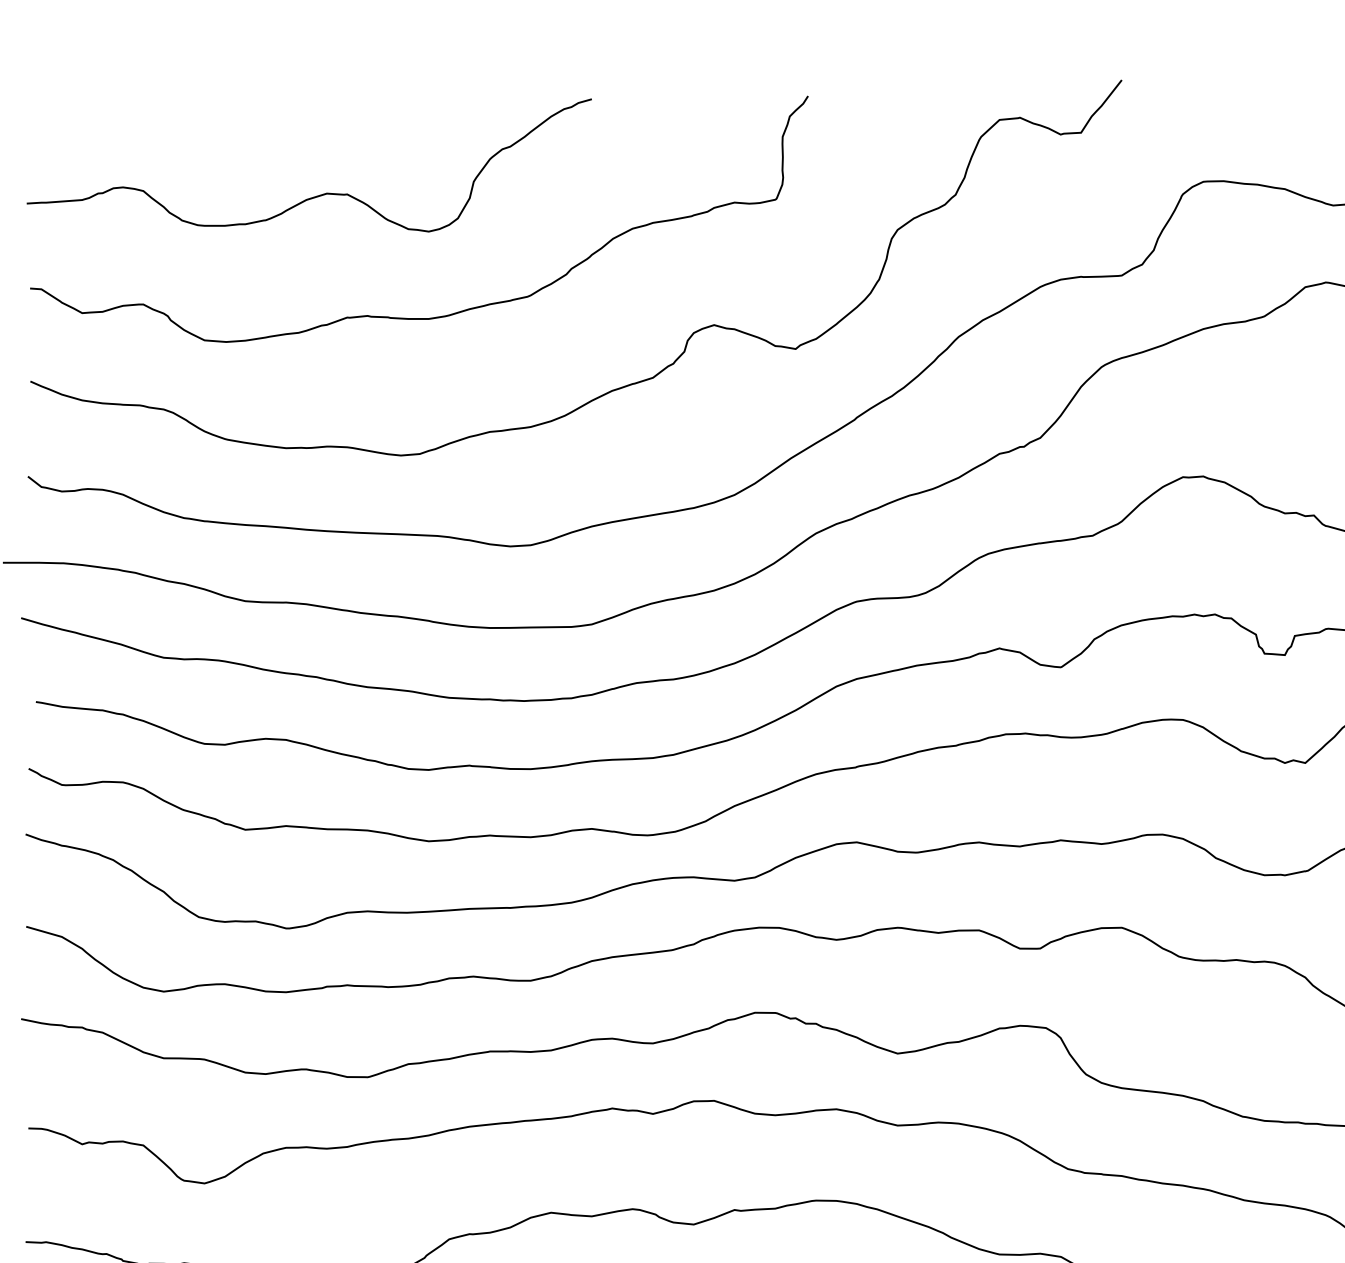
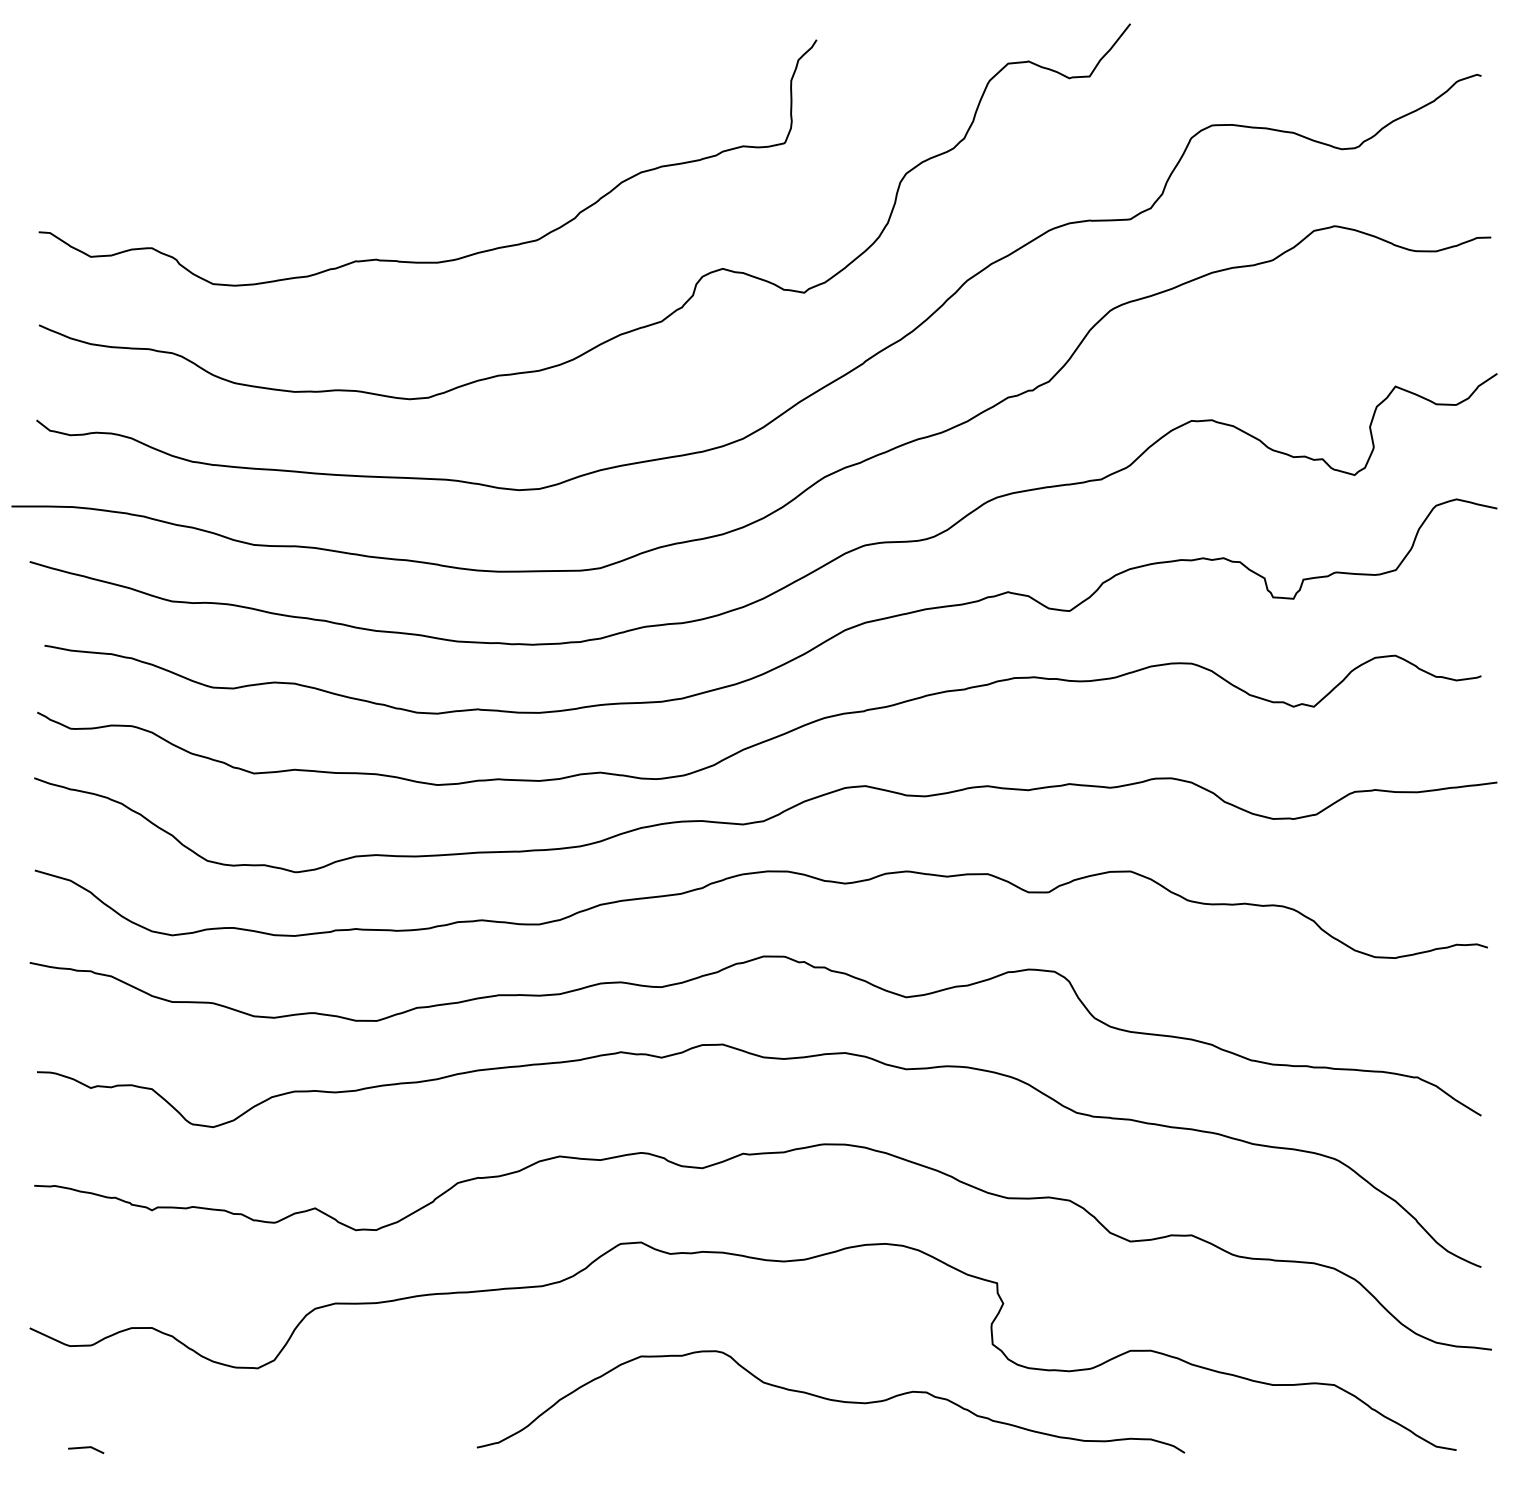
curve: (318, 194) -> (327, 138), removed

